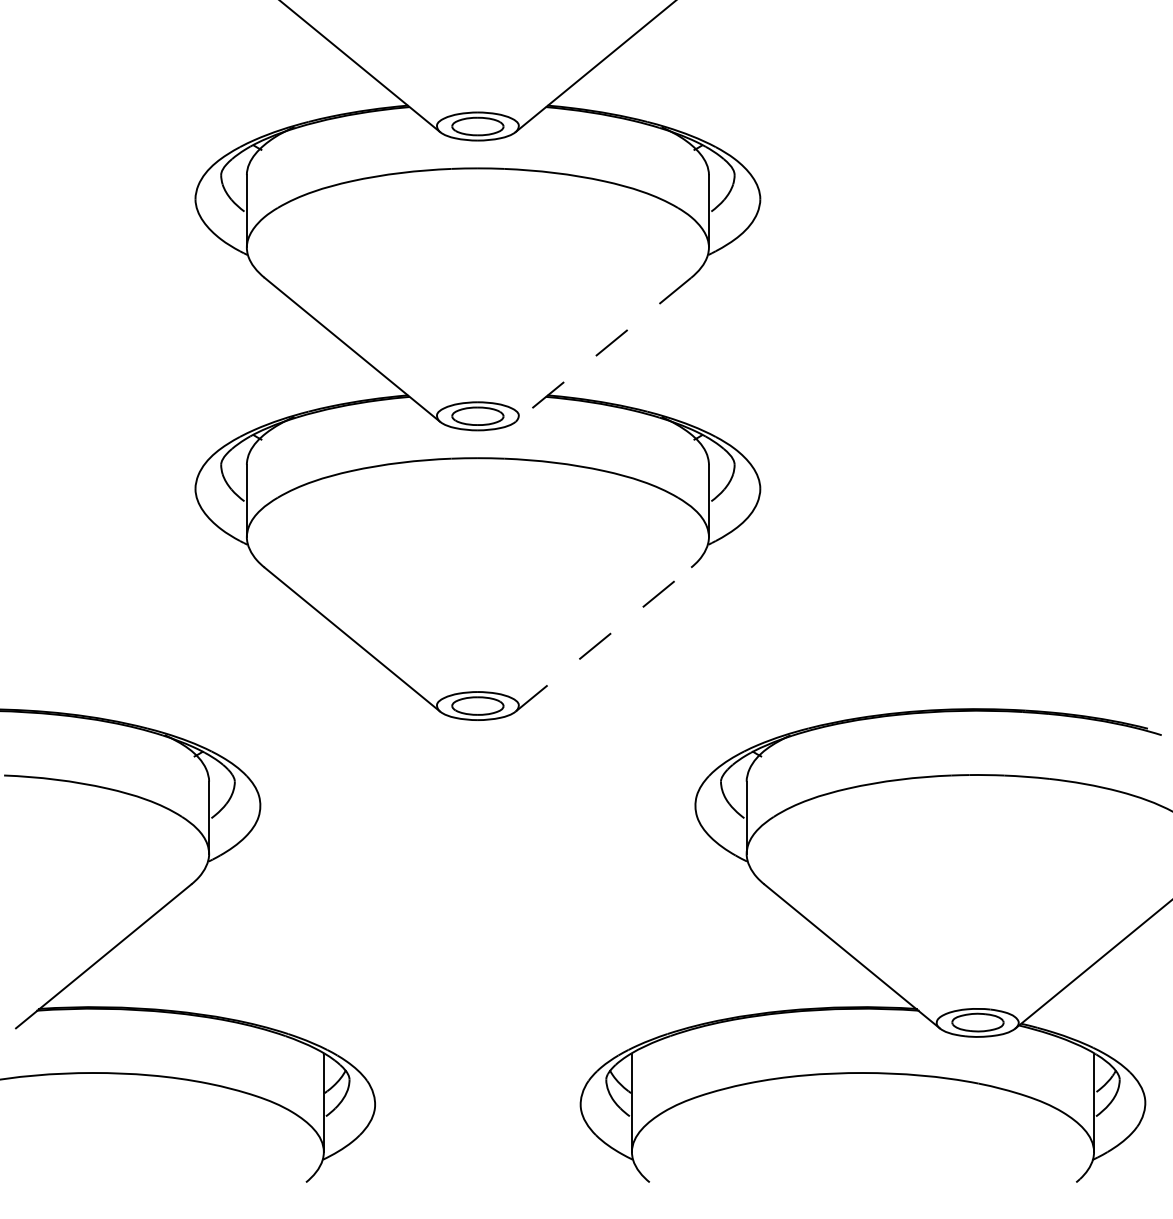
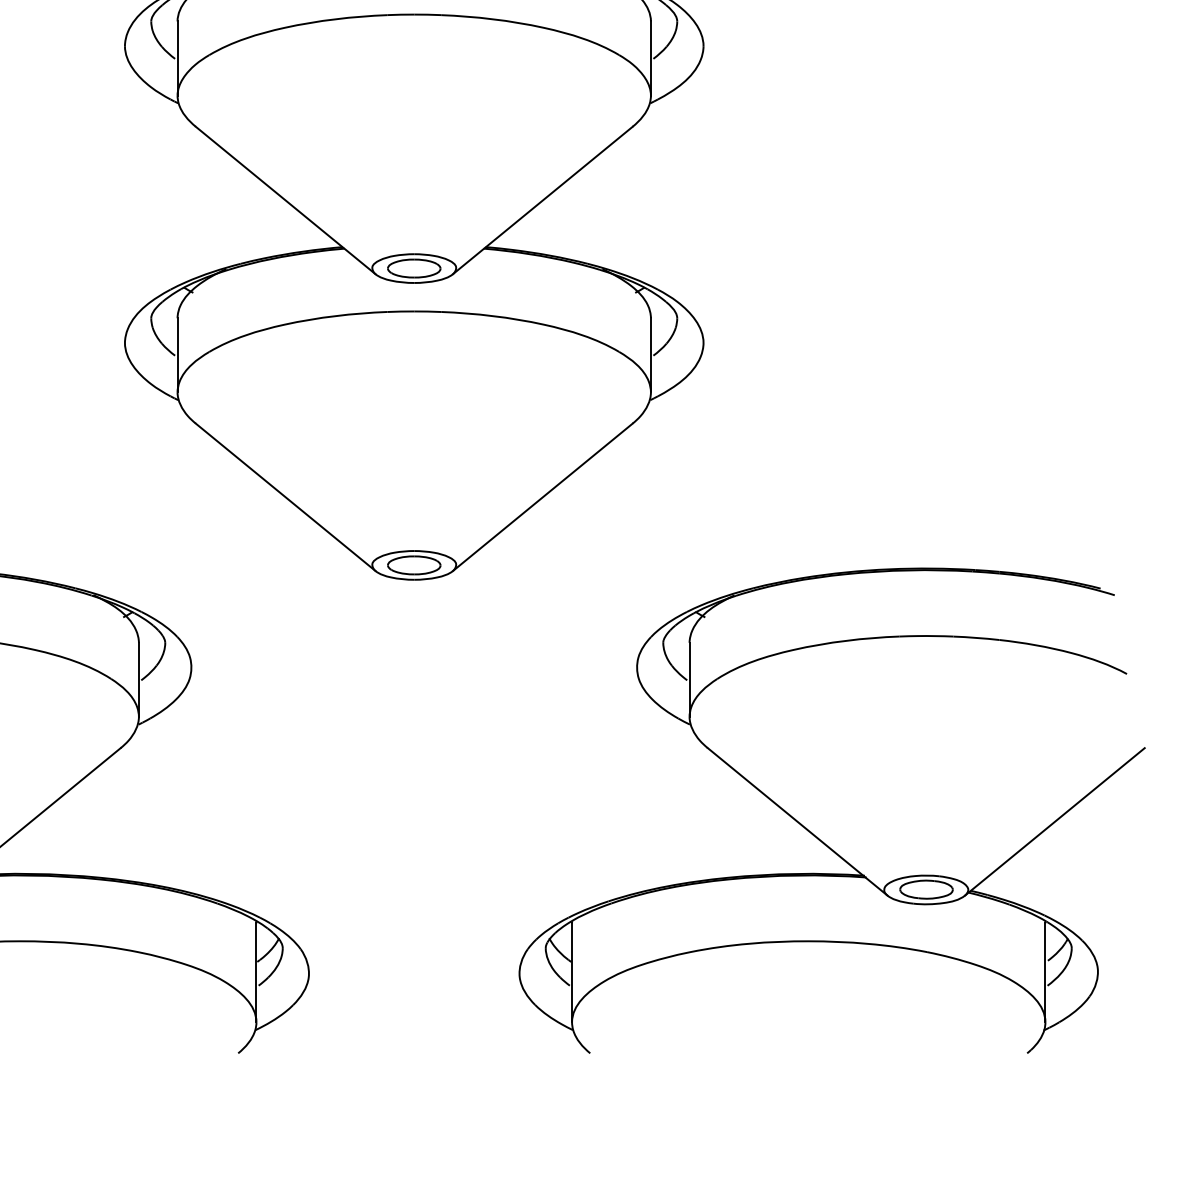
line: (603, 350) -> (542, 201), dashed -> solid
line: (603, 639) -> (542, 497), dashed -> solid

